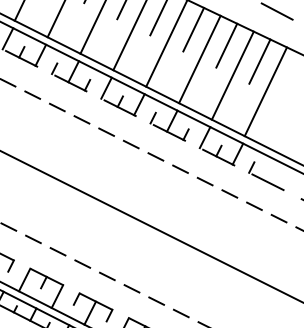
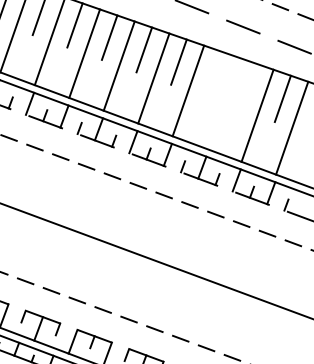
line: (193, 29) -> (213, 74), removed
line: (227, 45) -> (248, 86), removed
line: (199, 59) -> (222, 103), removed

